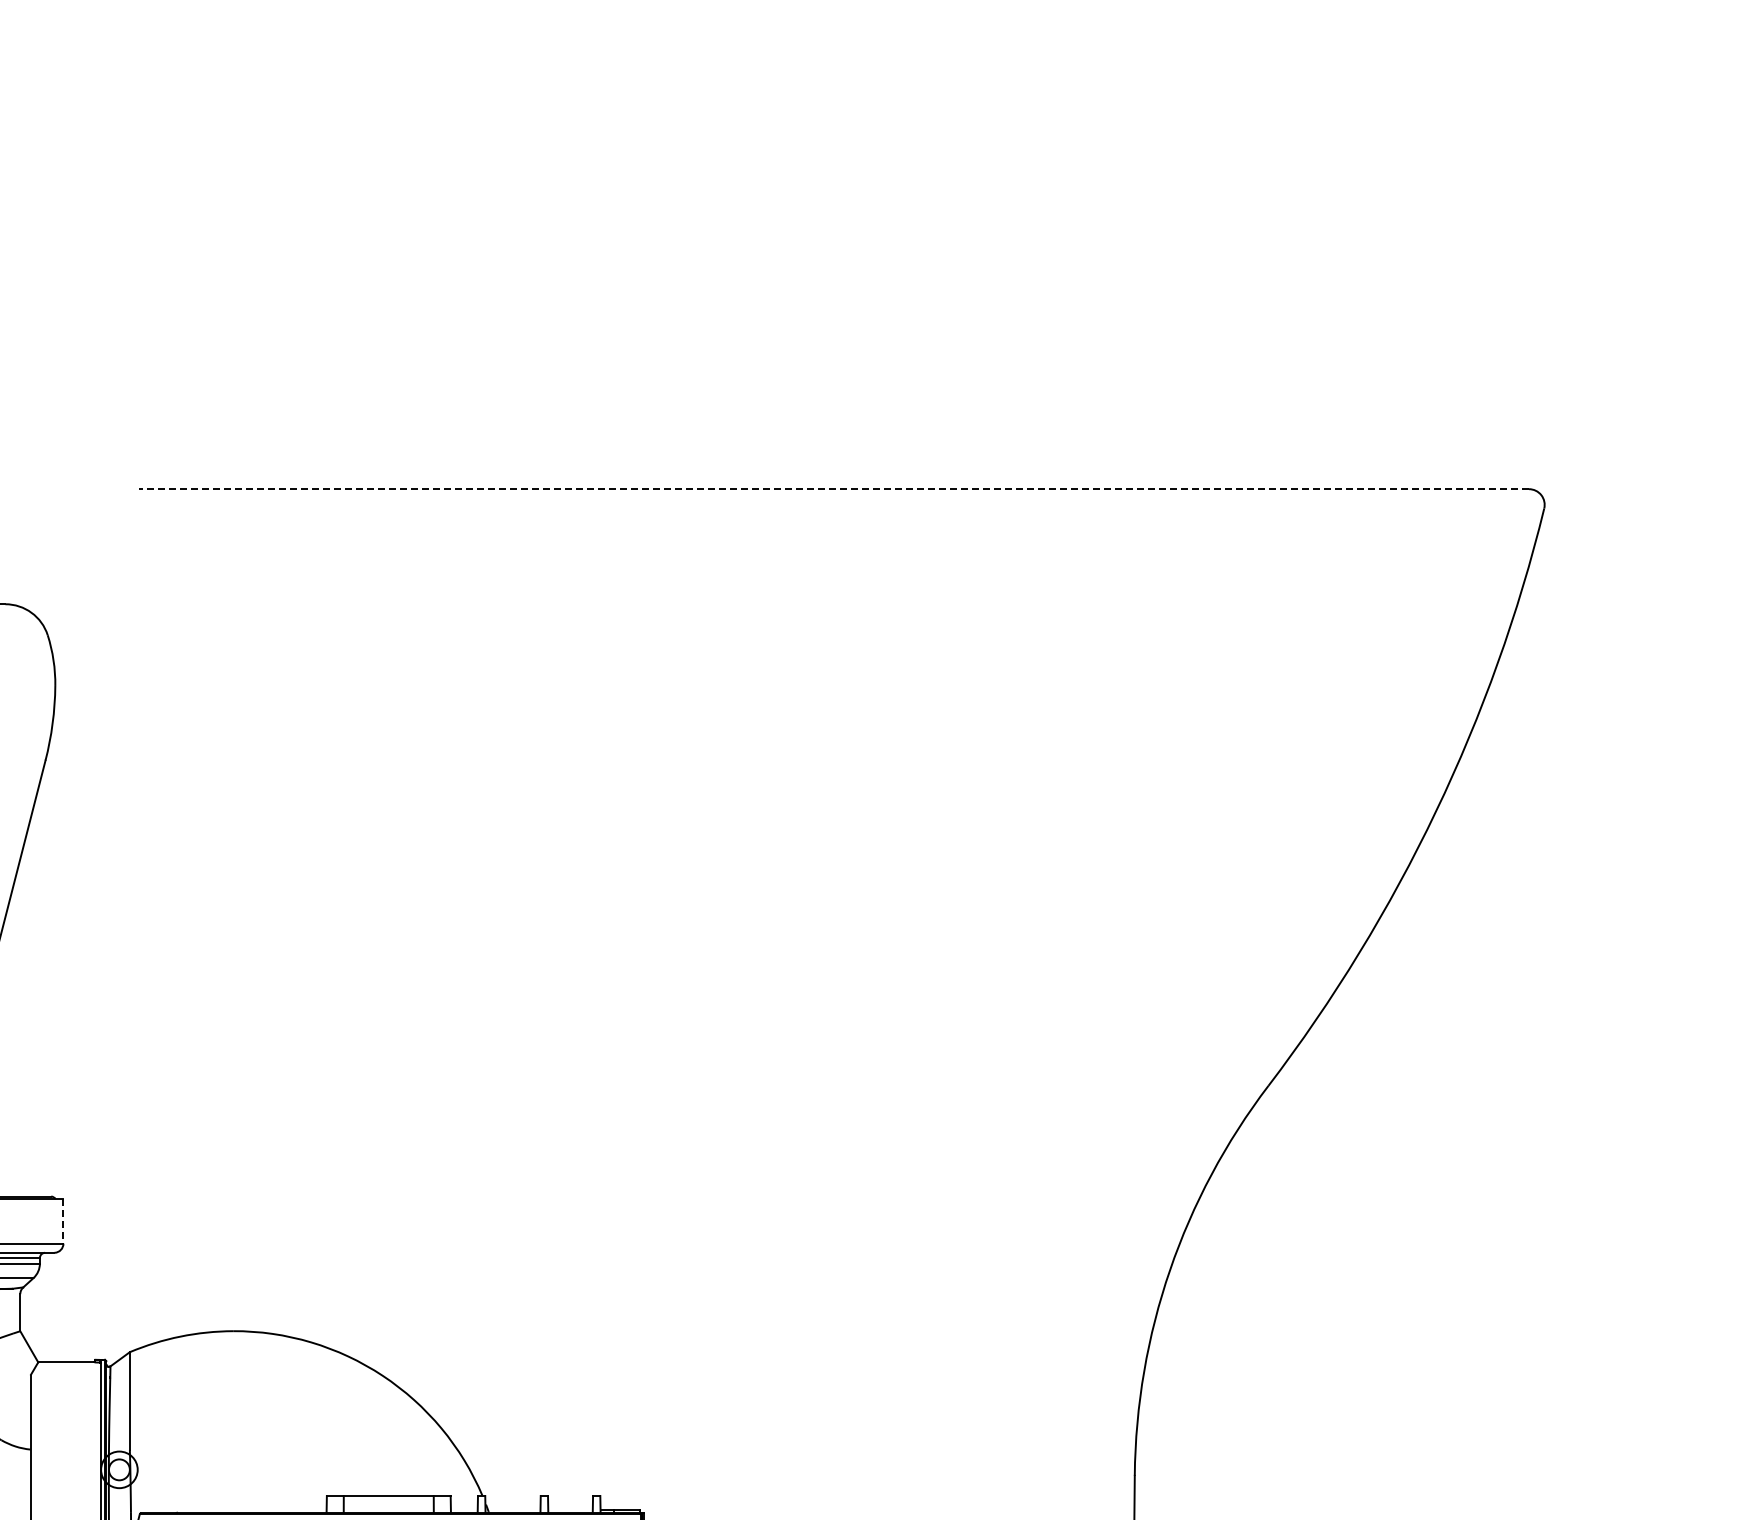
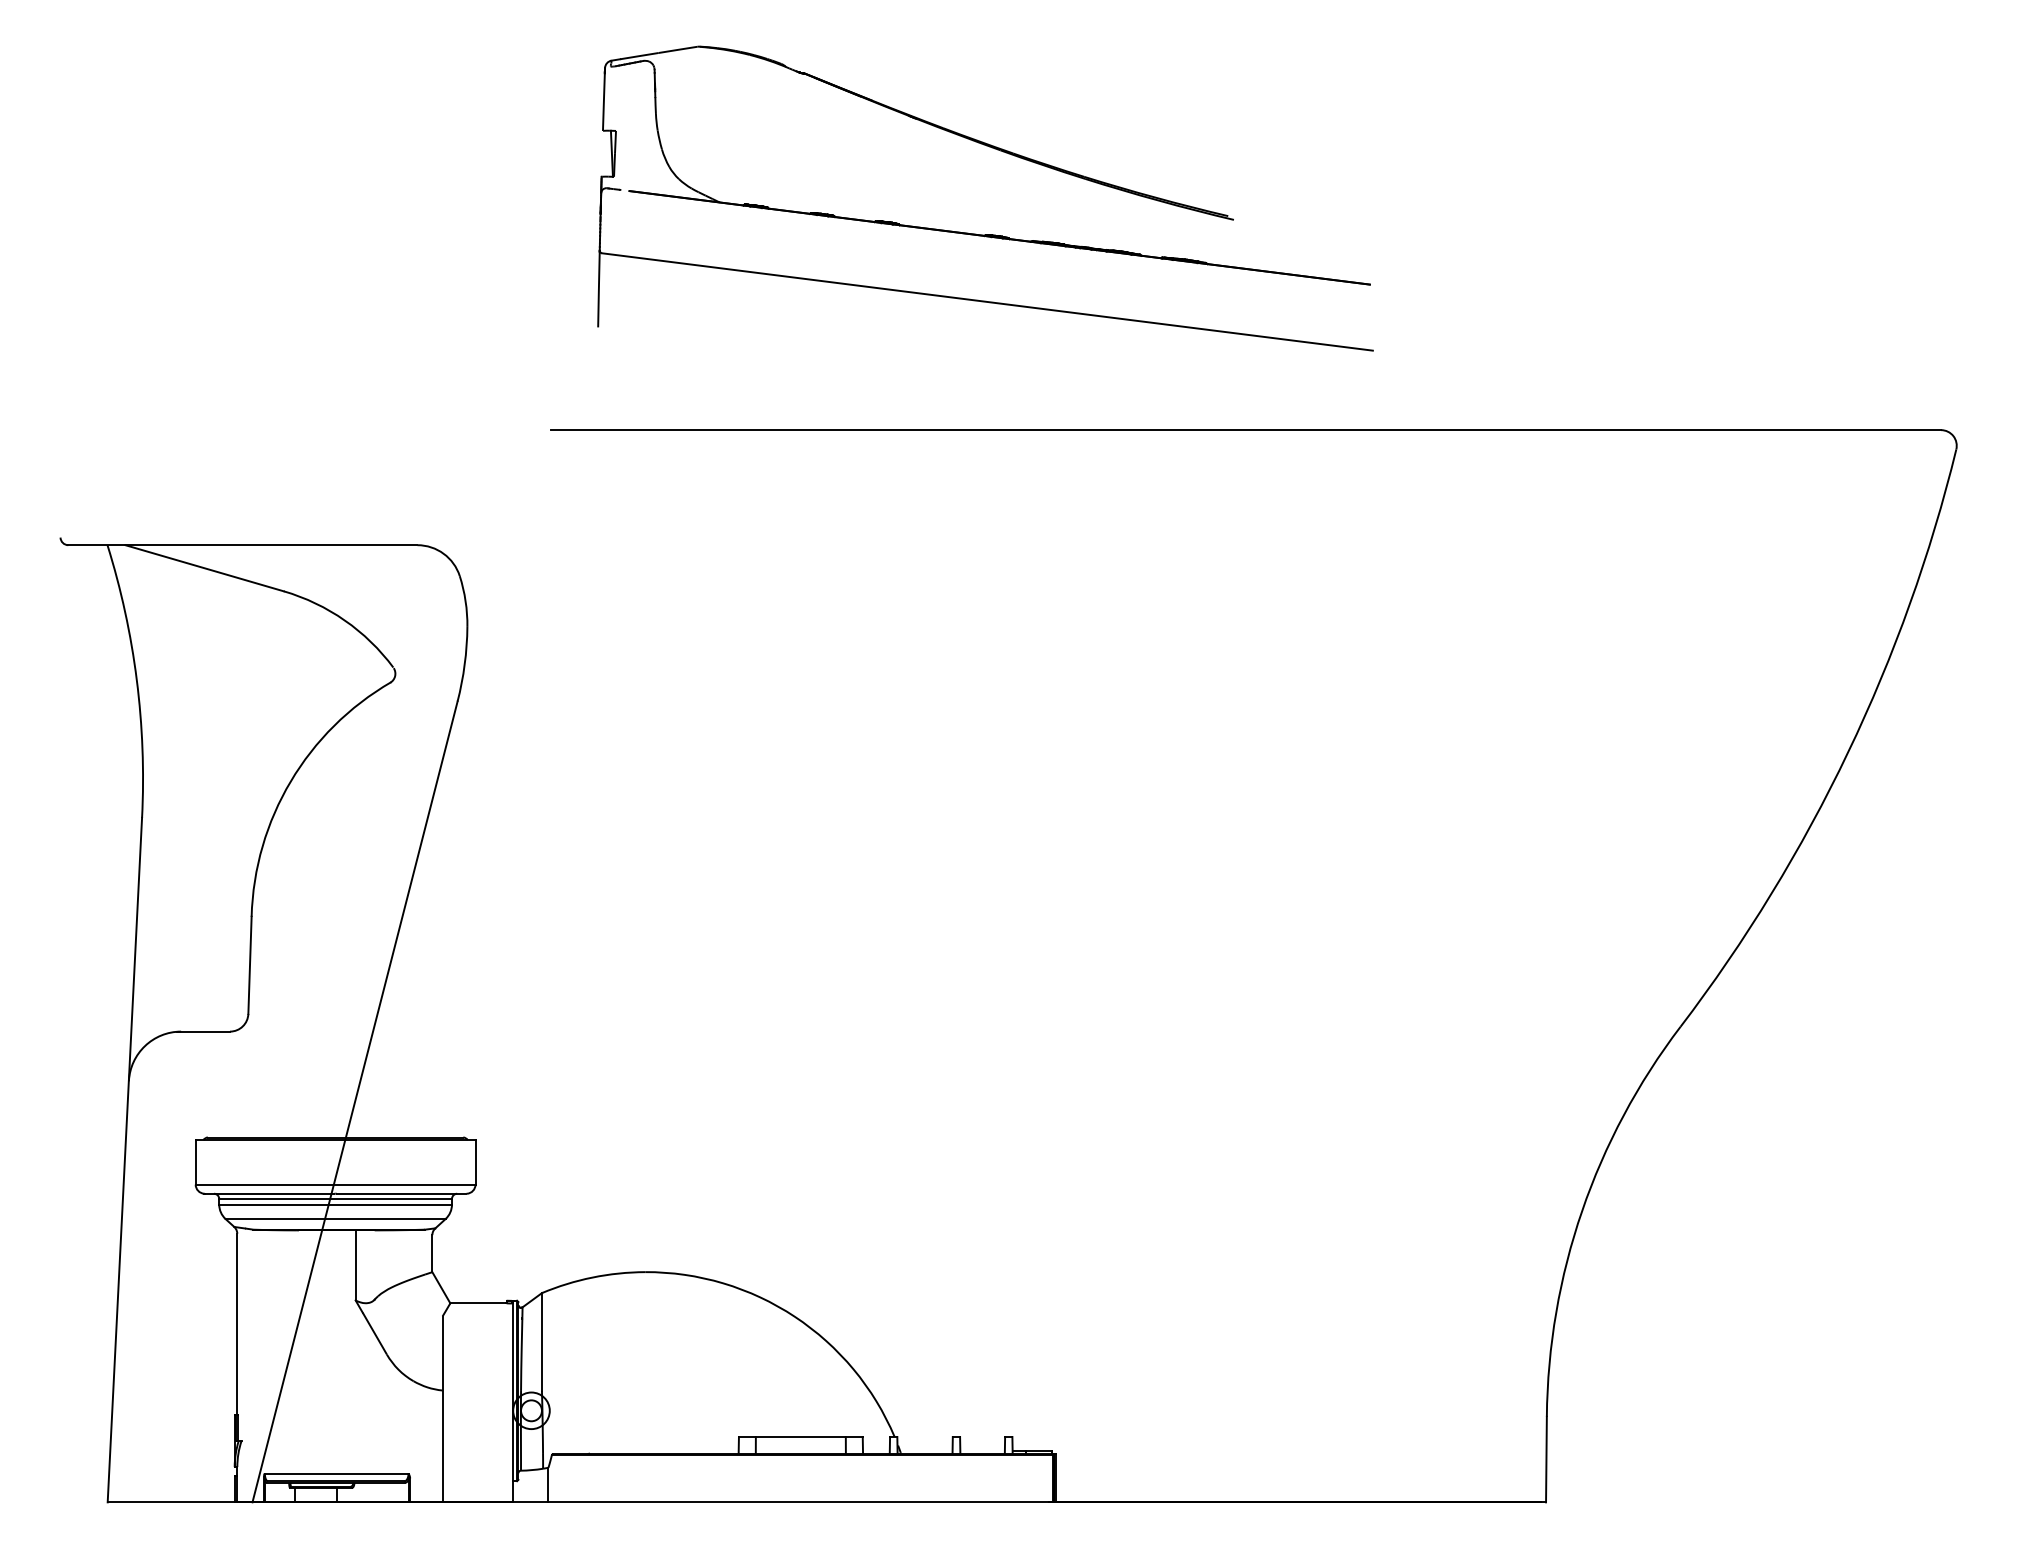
part: (573, 293) -> (985, 234), added
line: (834, 489) -> (1246, 430), dashed -> solid
line: (63, 1221) -> (475, 1162), dashed -> solid

